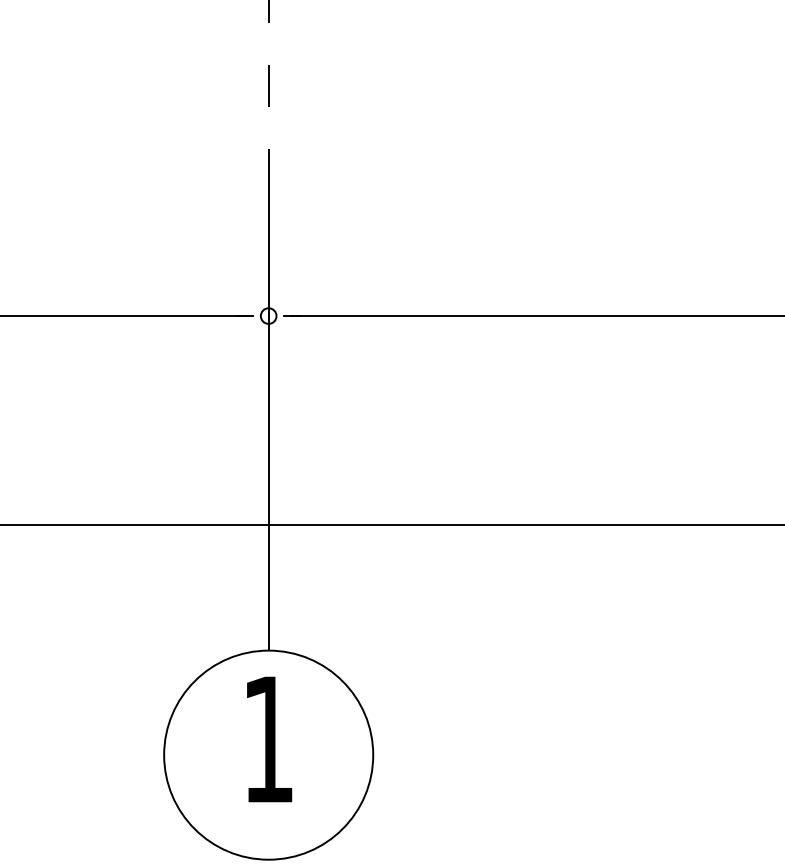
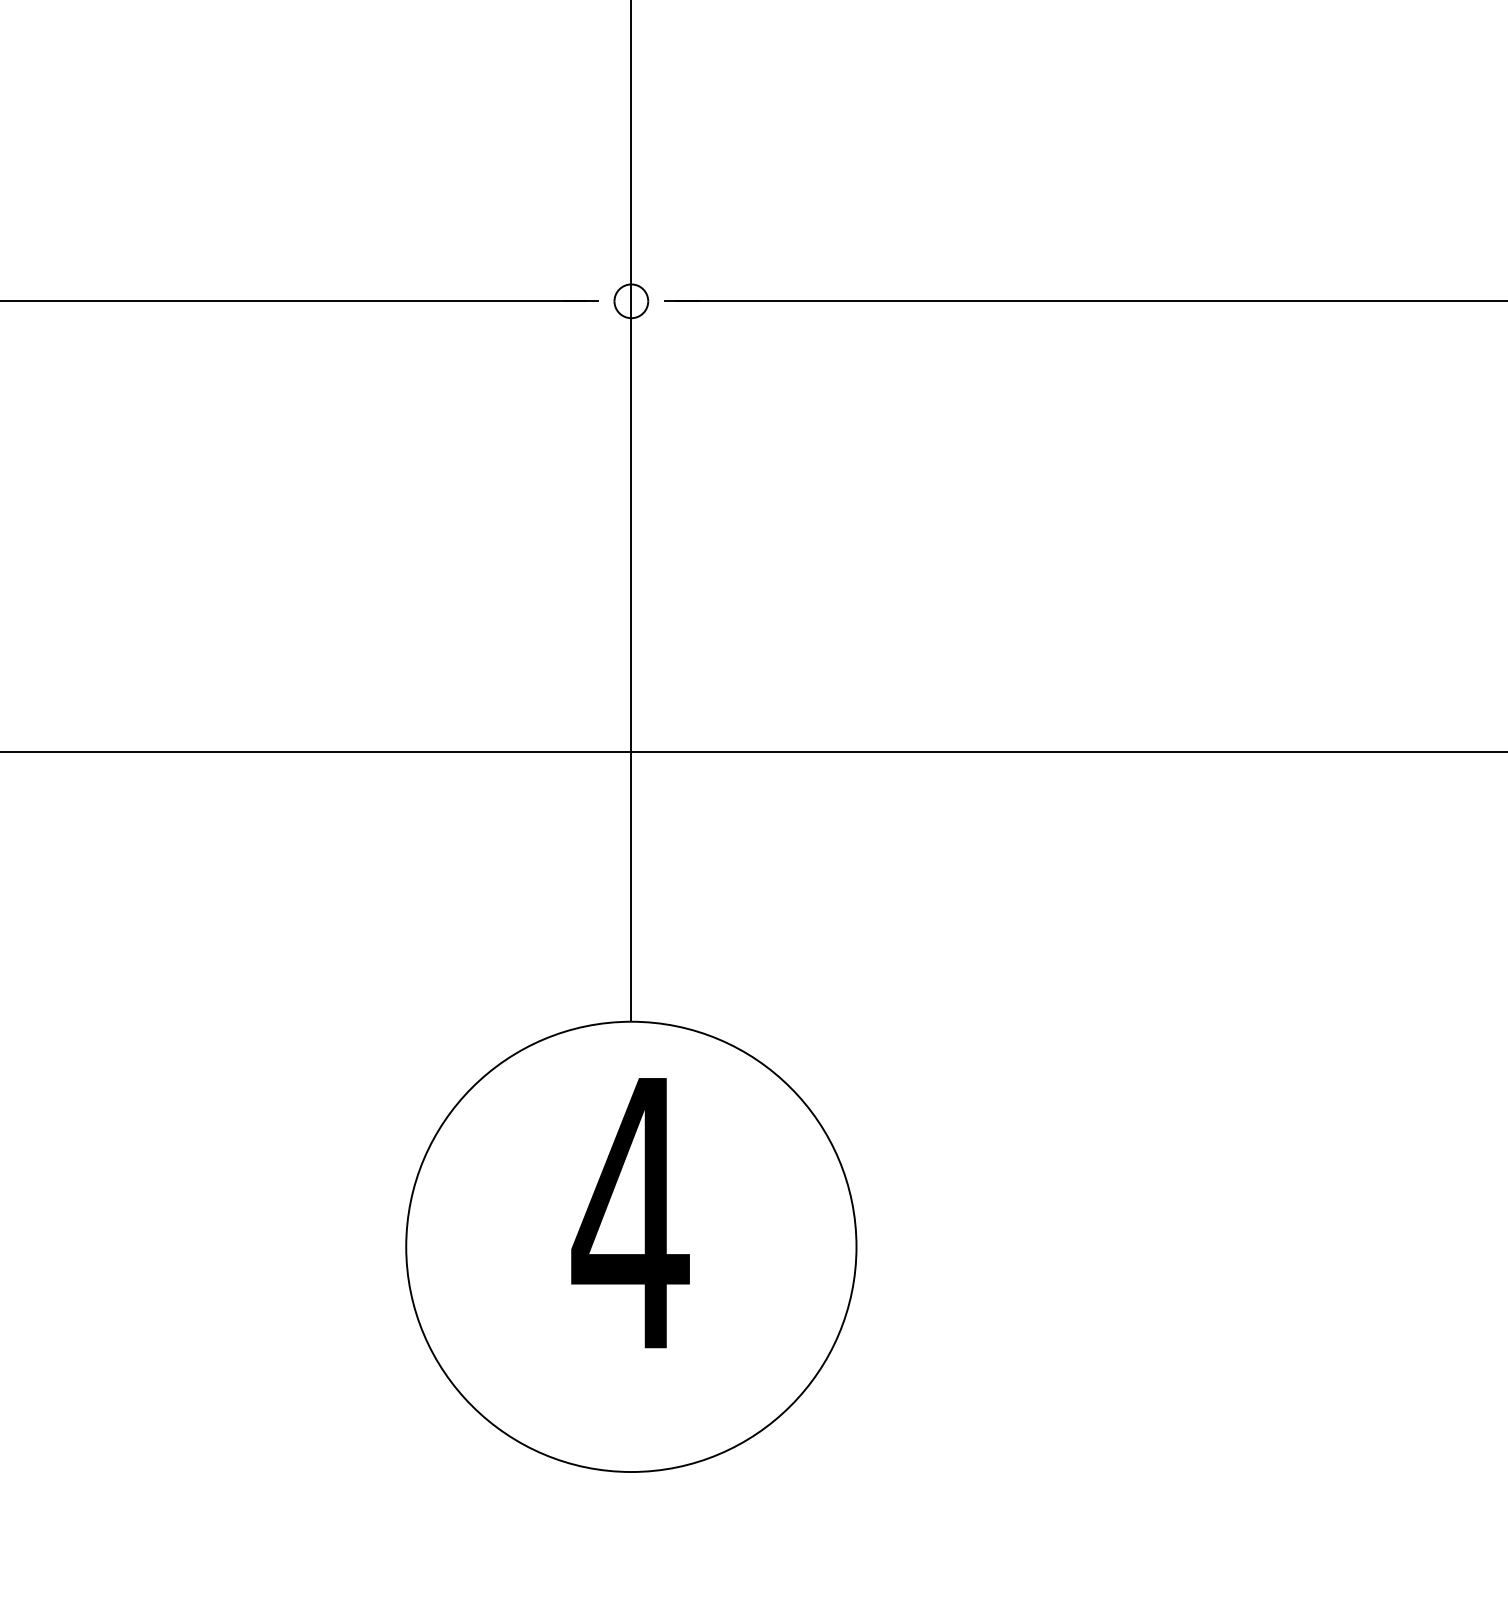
text: (267, 739) -> (628, 1213), 1 -> 4

